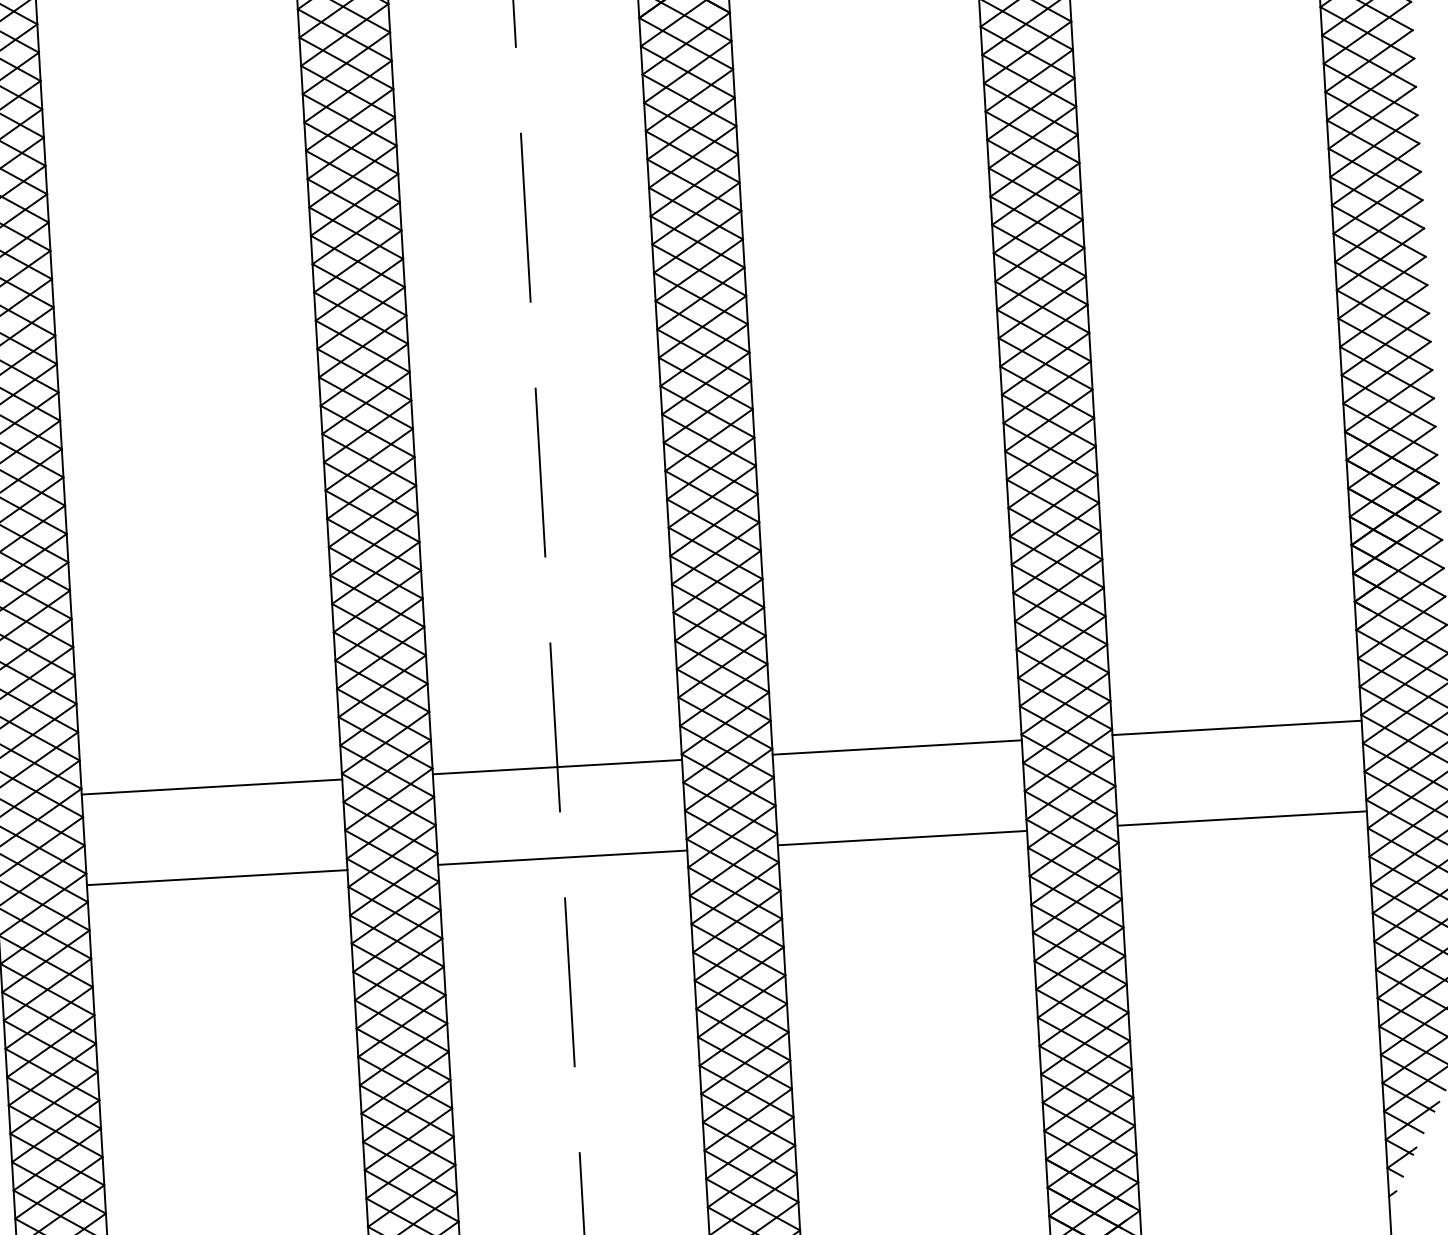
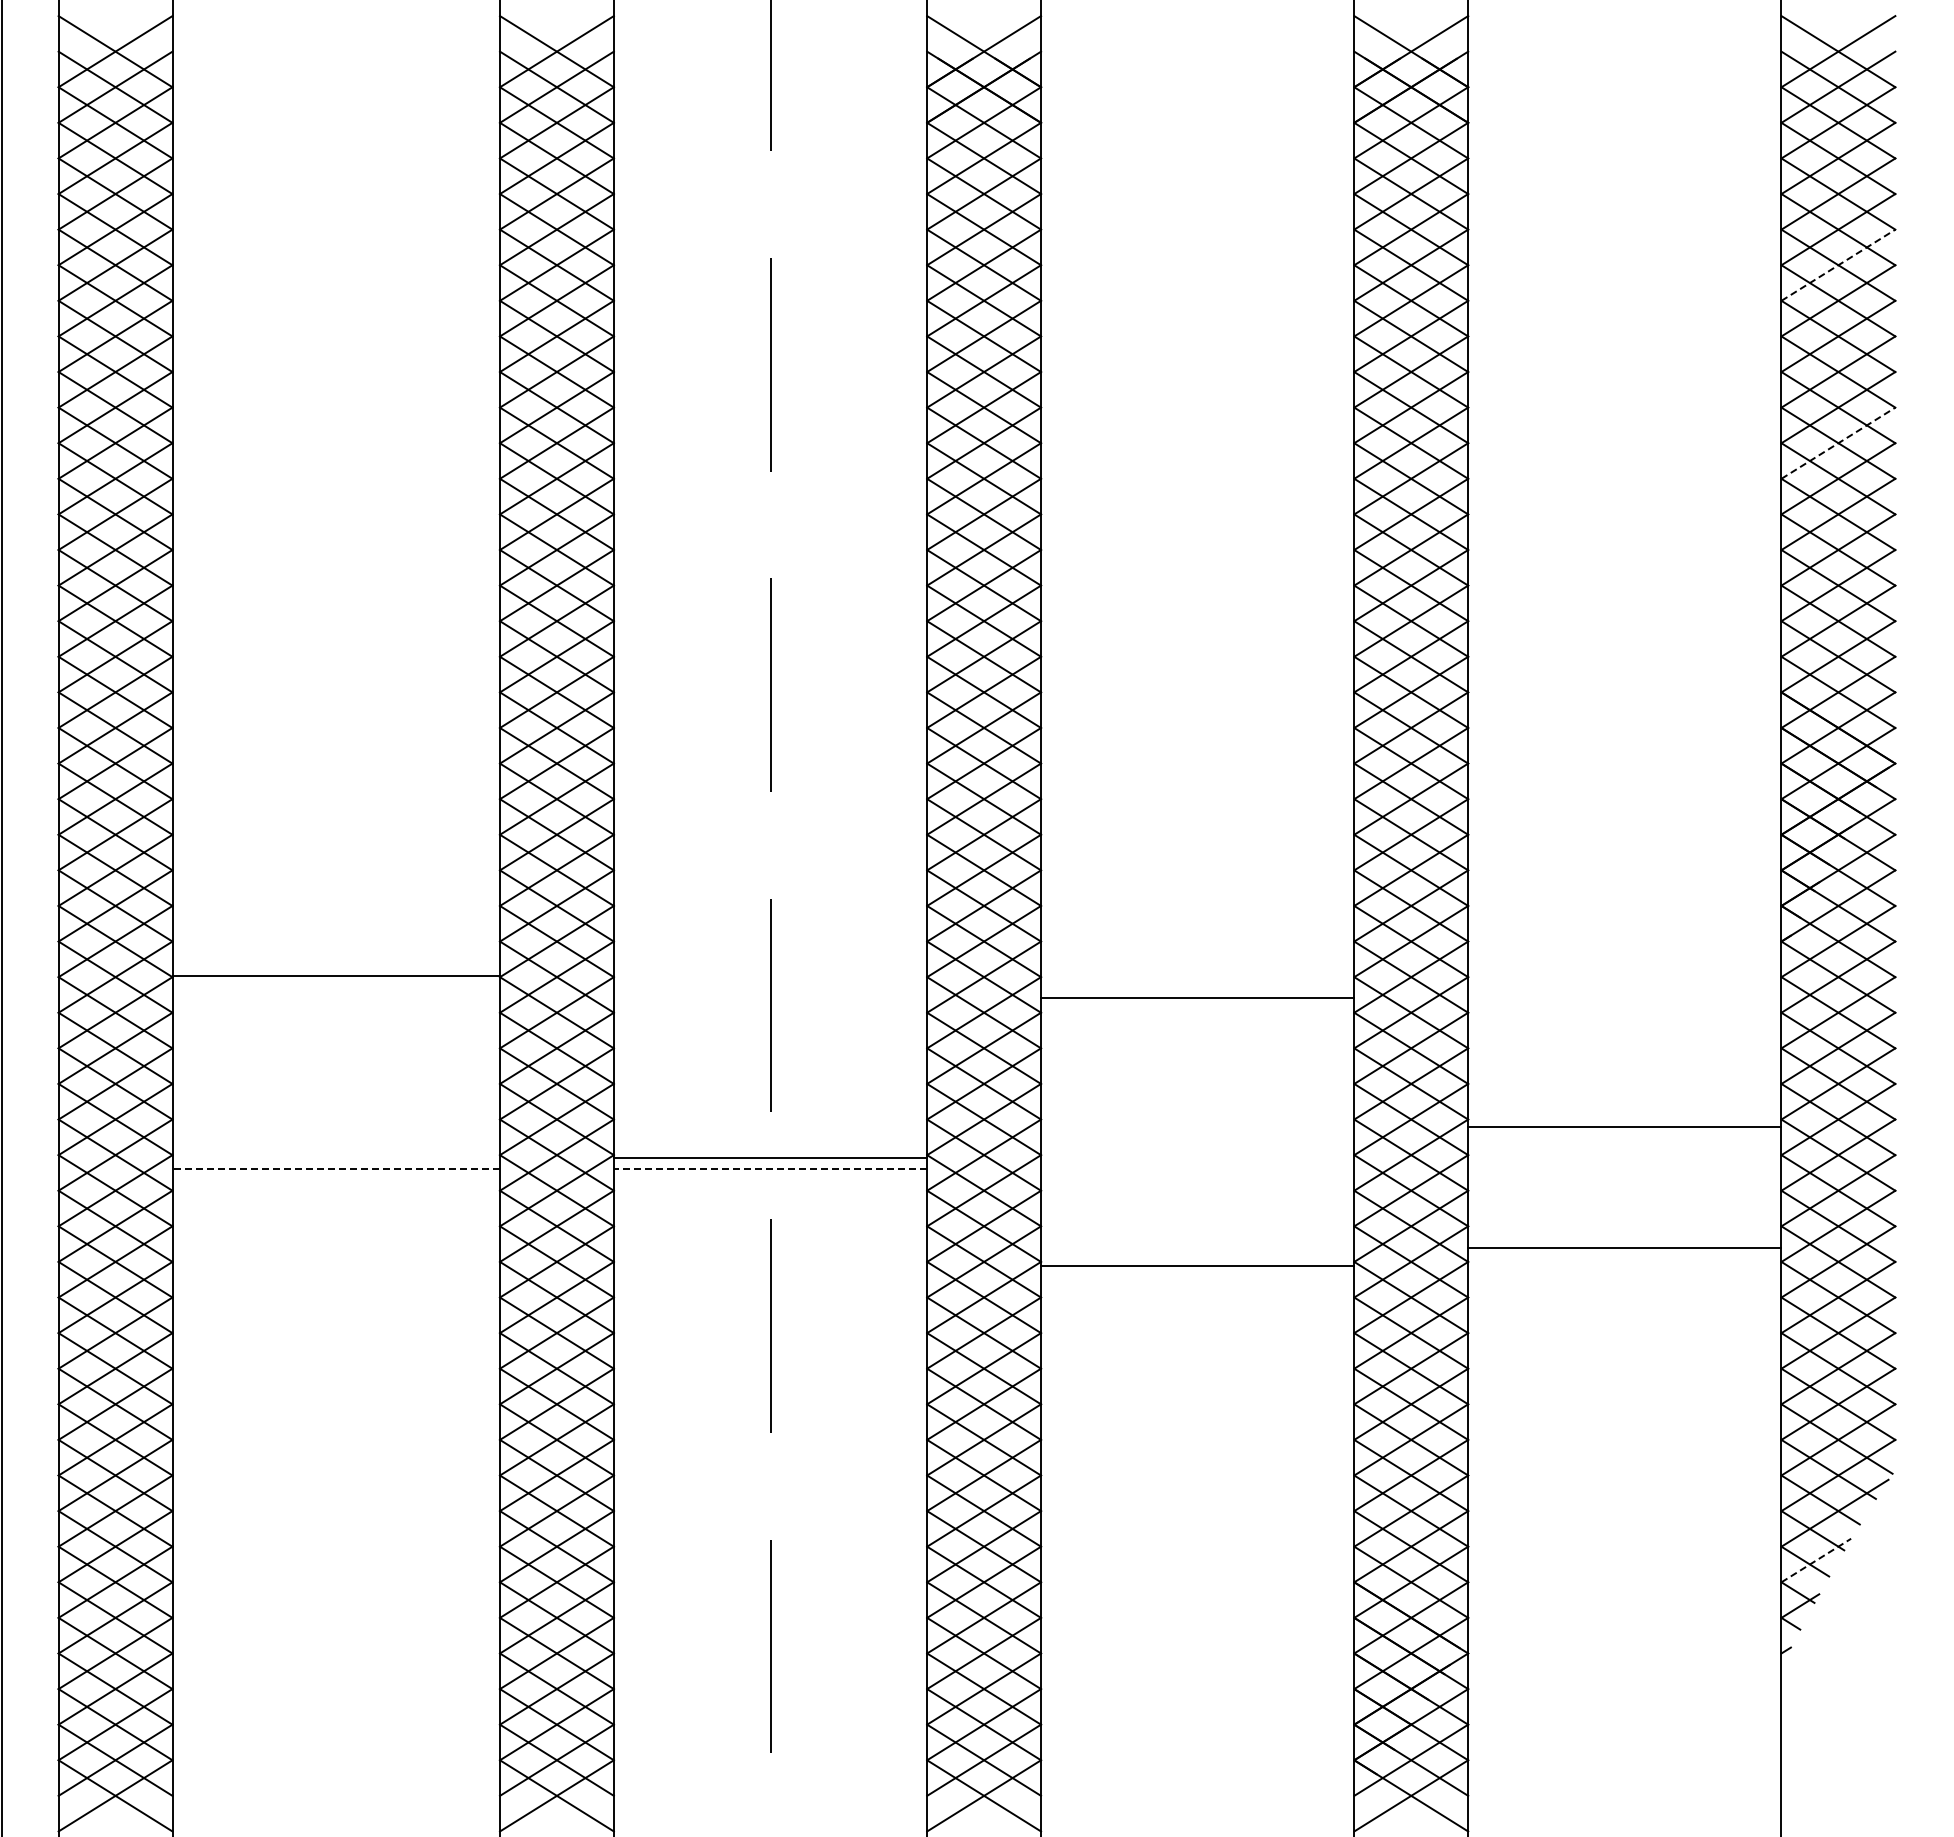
line: (1370, 88) -> (1838, 264), solid -> dashed
line: (1378, 230) -> (1838, 442), solid -> dashed
line: (1236, 727) -> (1624, 1127), moved
line: (897, 747) -> (1197, 998), moved
line: (557, 767) -> (770, 1158), moved
line: (212, 787) -> (336, 976), moved
line: (1242, 818) -> (1624, 1248), moved
line: (902, 838) -> (1197, 1266), moved
line: (562, 857) -> (770, 1169), solid -> dashed
line: (217, 877) -> (336, 1169), solid -> dashed
line: (1412, 1120) -> (1816, 1560), solid -> dashed

